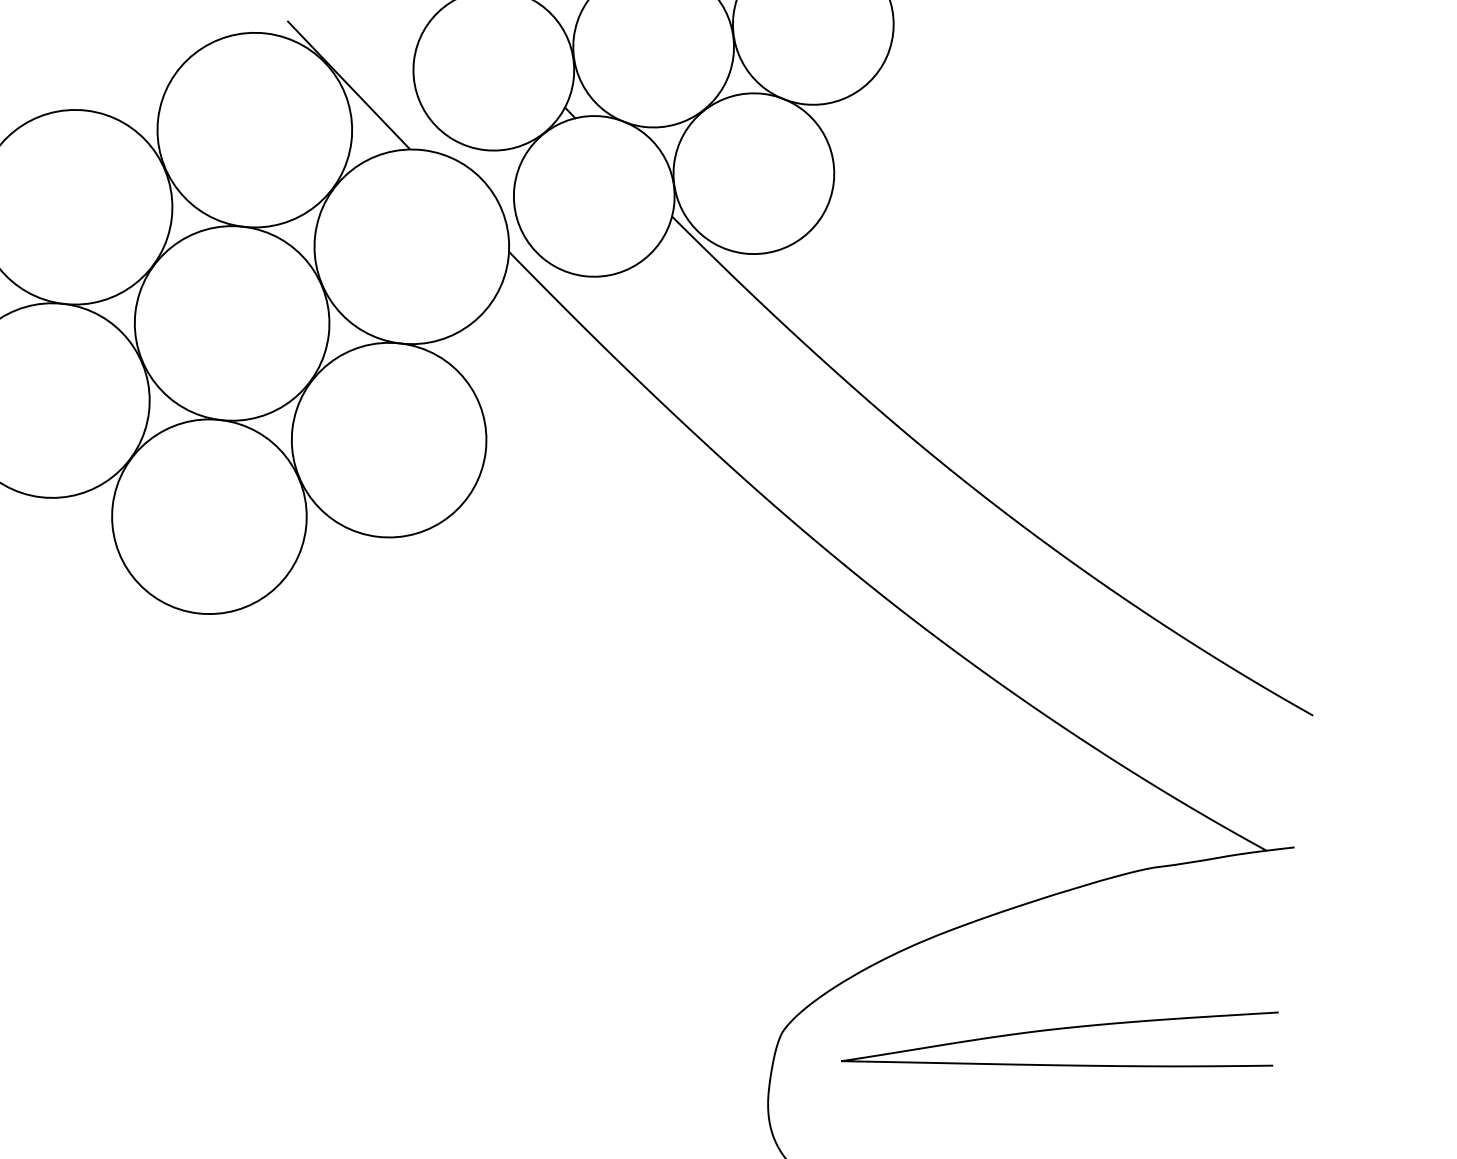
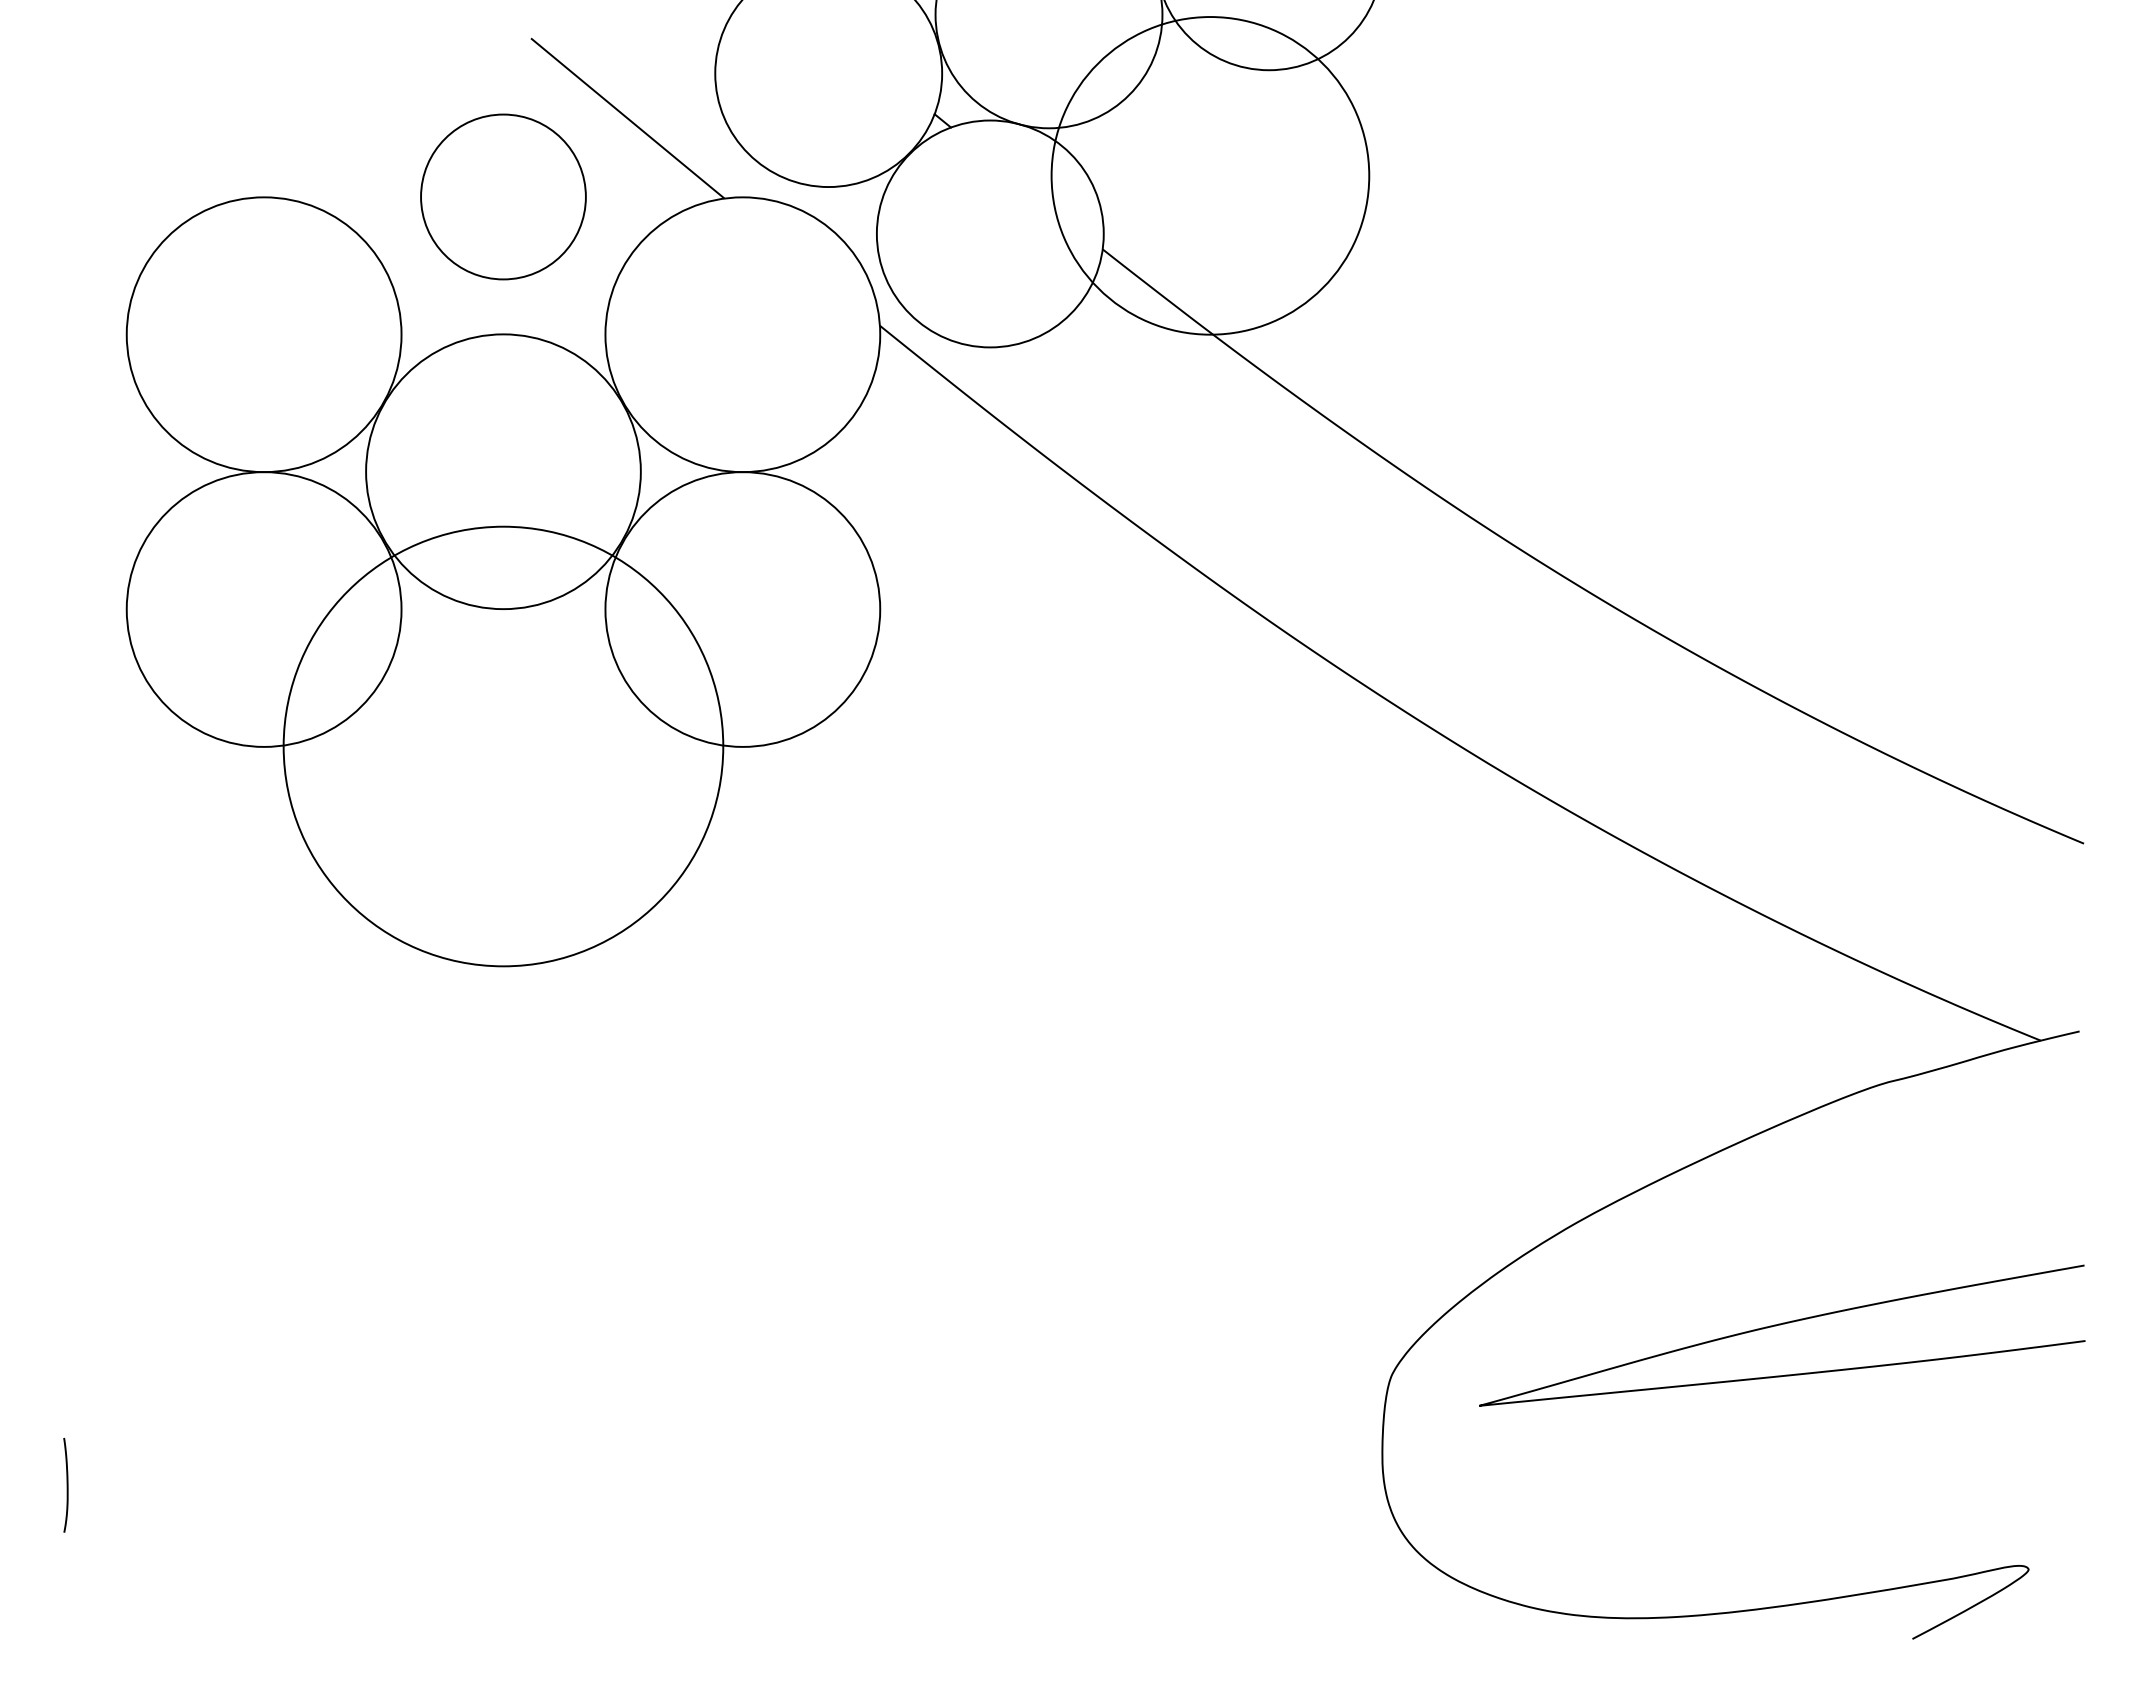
circle: (254, 129) -> (503, 196), size x0.6
circle: (753, 173) -> (1209, 175), size x1.4
circle: (209, 516) -> (503, 746), size x1.6

